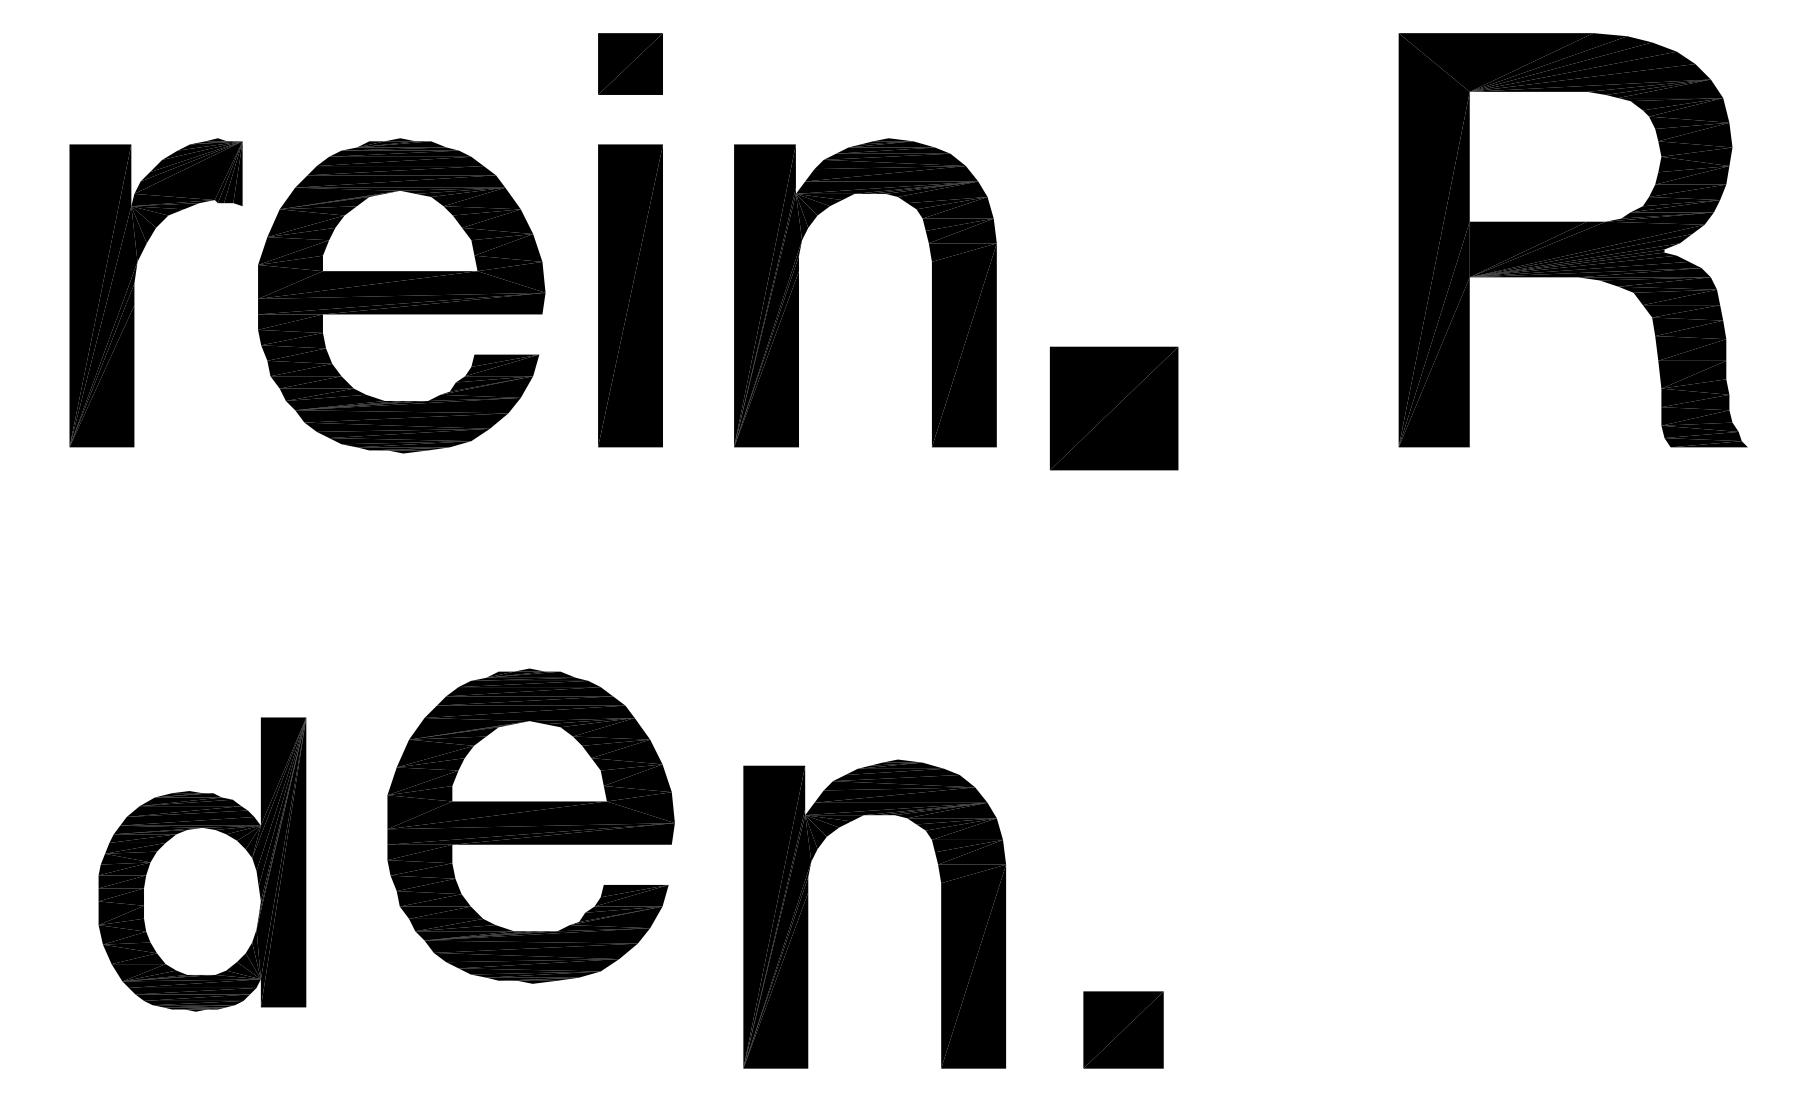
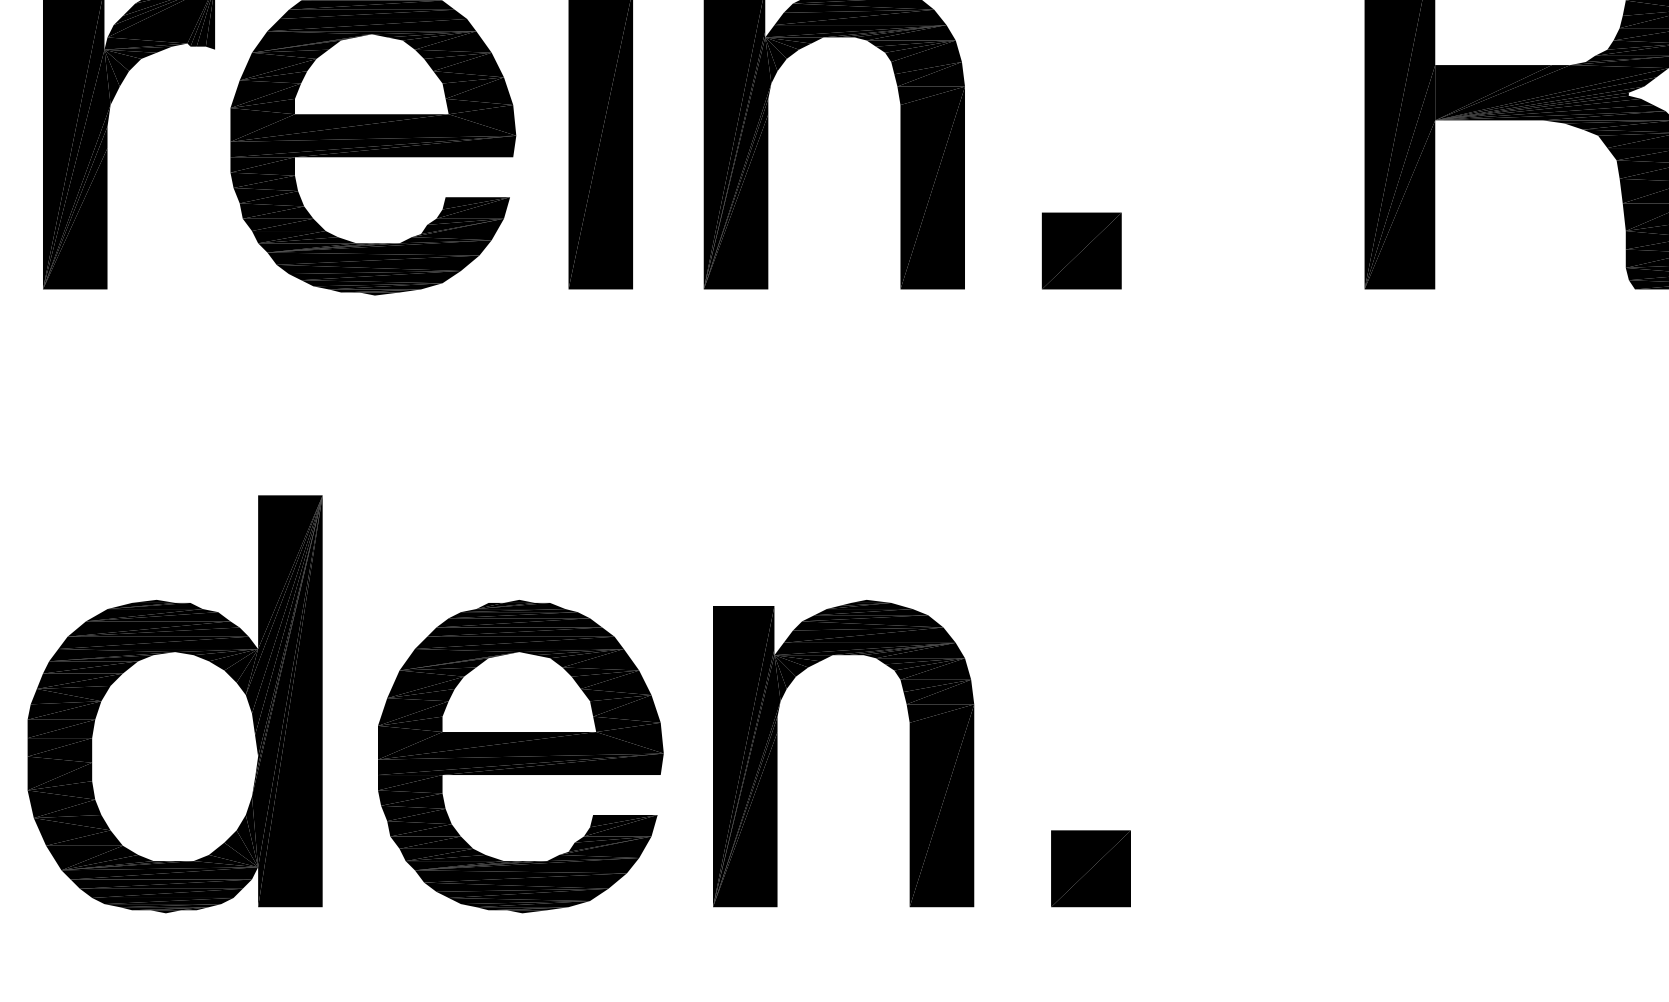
part: (1114, 408) -> (1082, 250), size x0.62
part: (530, 825) -> (520, 755), moved
part: (202, 864) -> (175, 704), size x1.43

